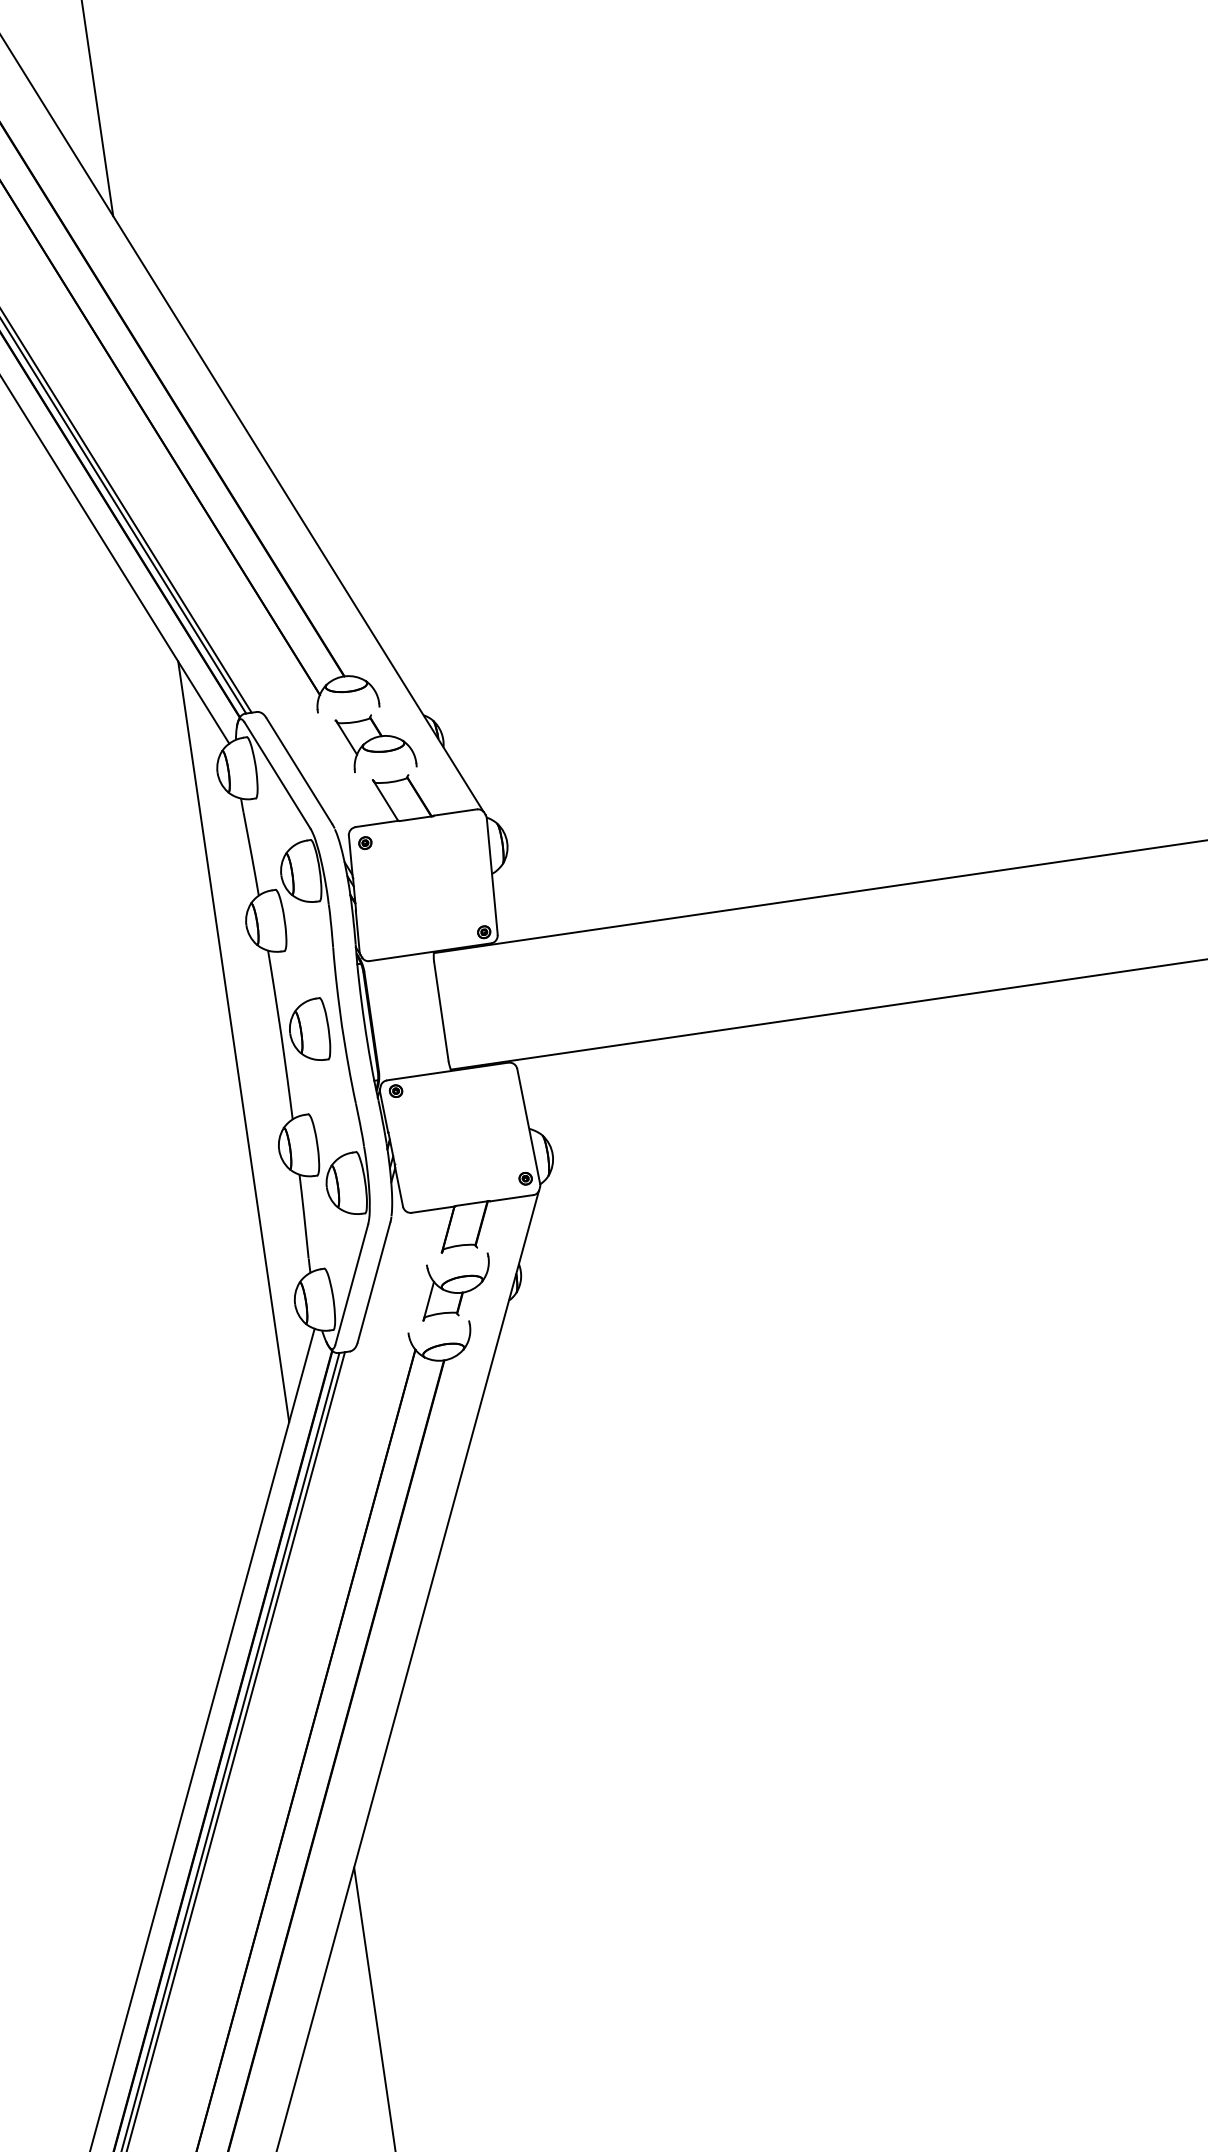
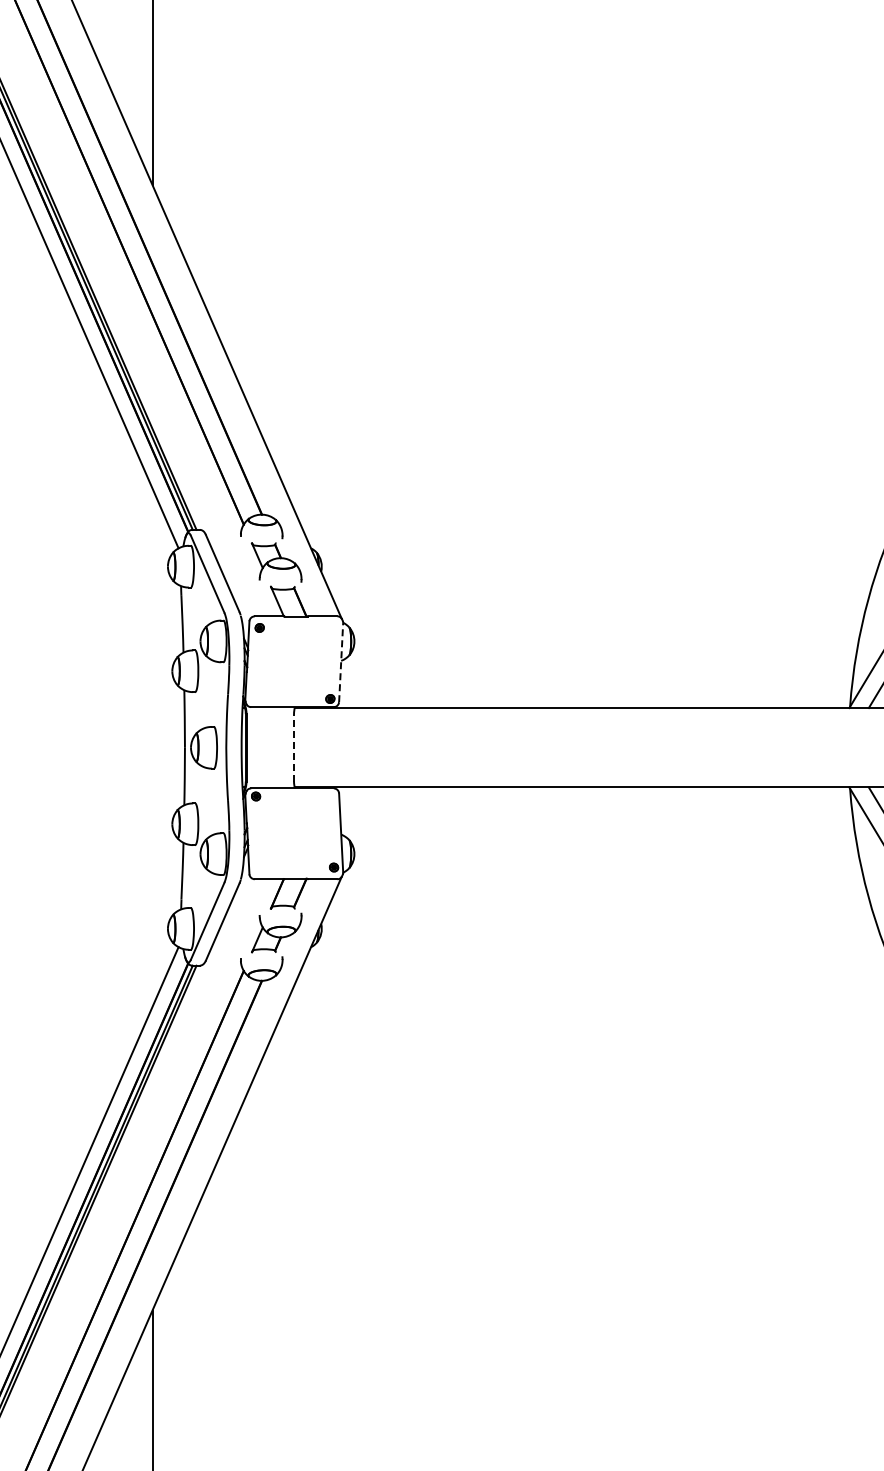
line: (492, 876) -> (341, 662), solid -> dashed
line: (441, 1011) -> (294, 747), solid -> dashed
line: (233, 1041) -> (152, 747), removed

